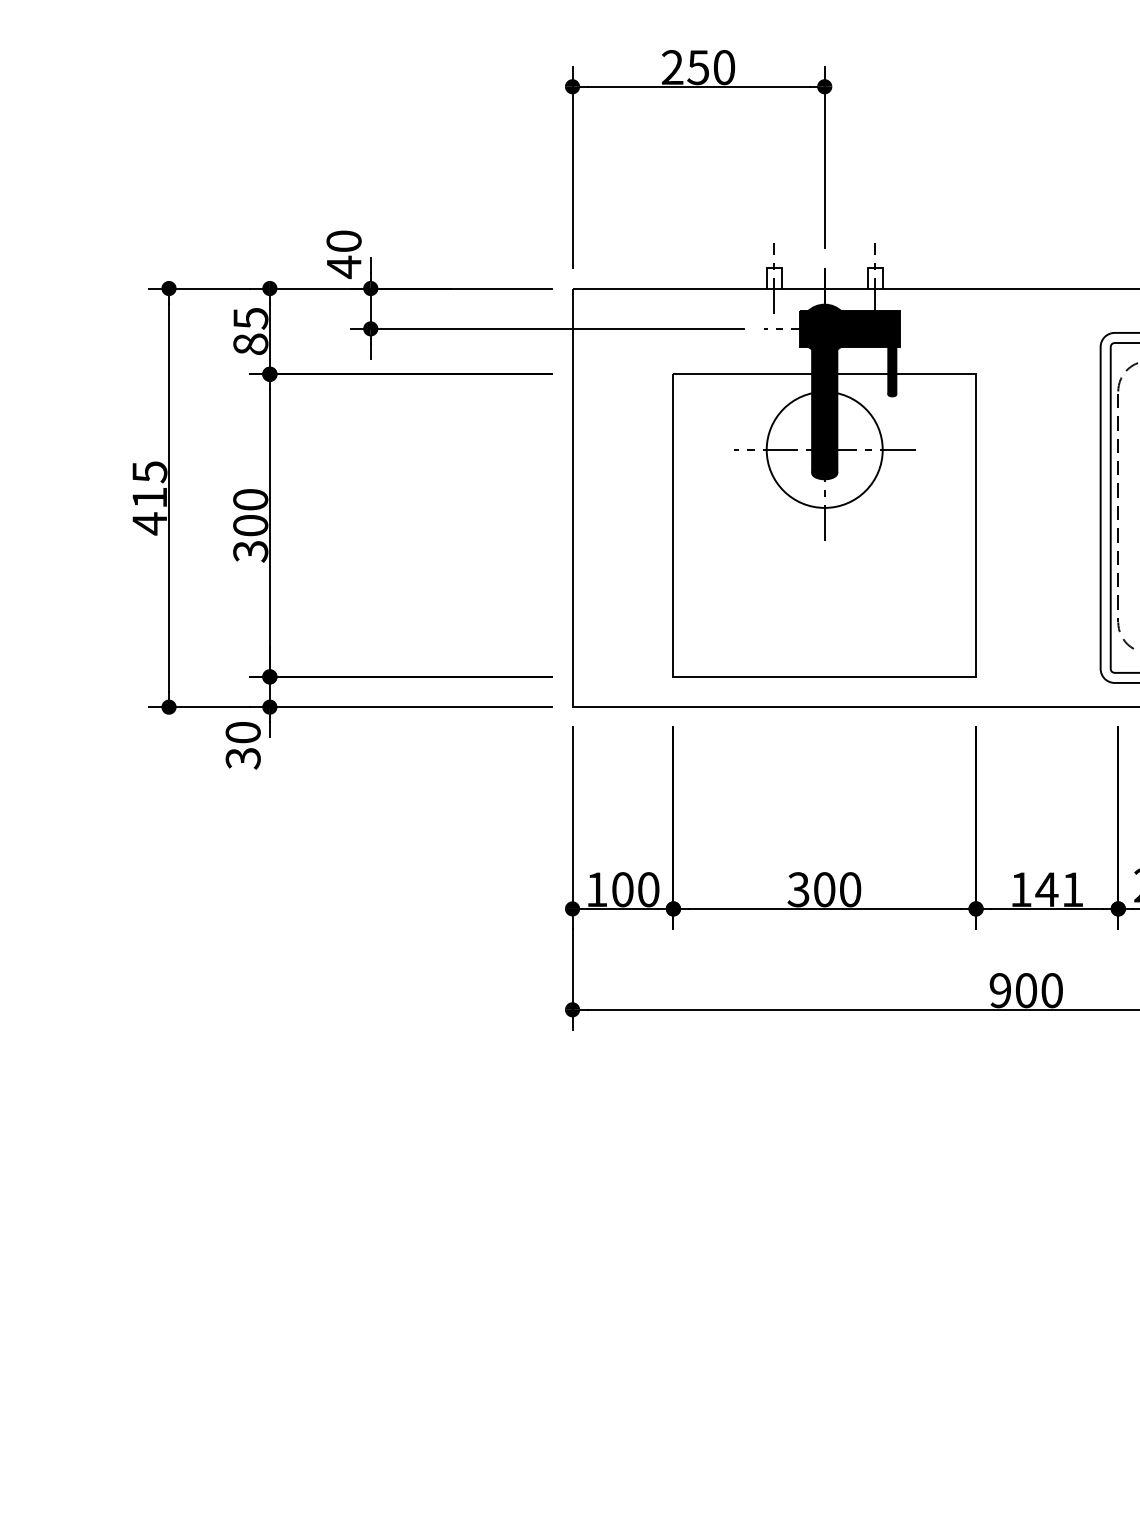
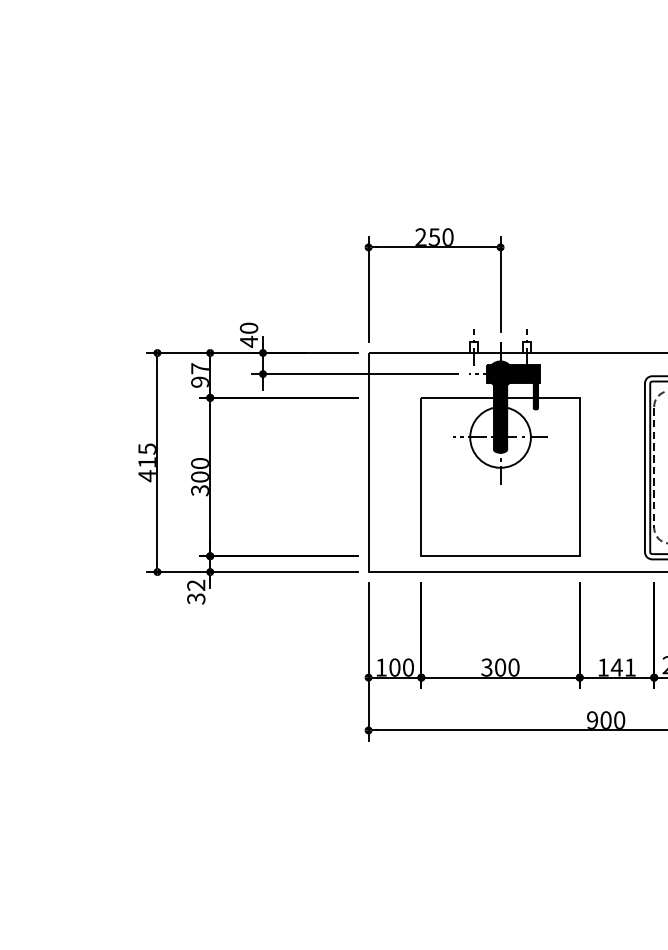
text: (249, 331) -> (199, 375), 85 -> 97
text: (243, 730) -> (196, 584), 30 -> 32

